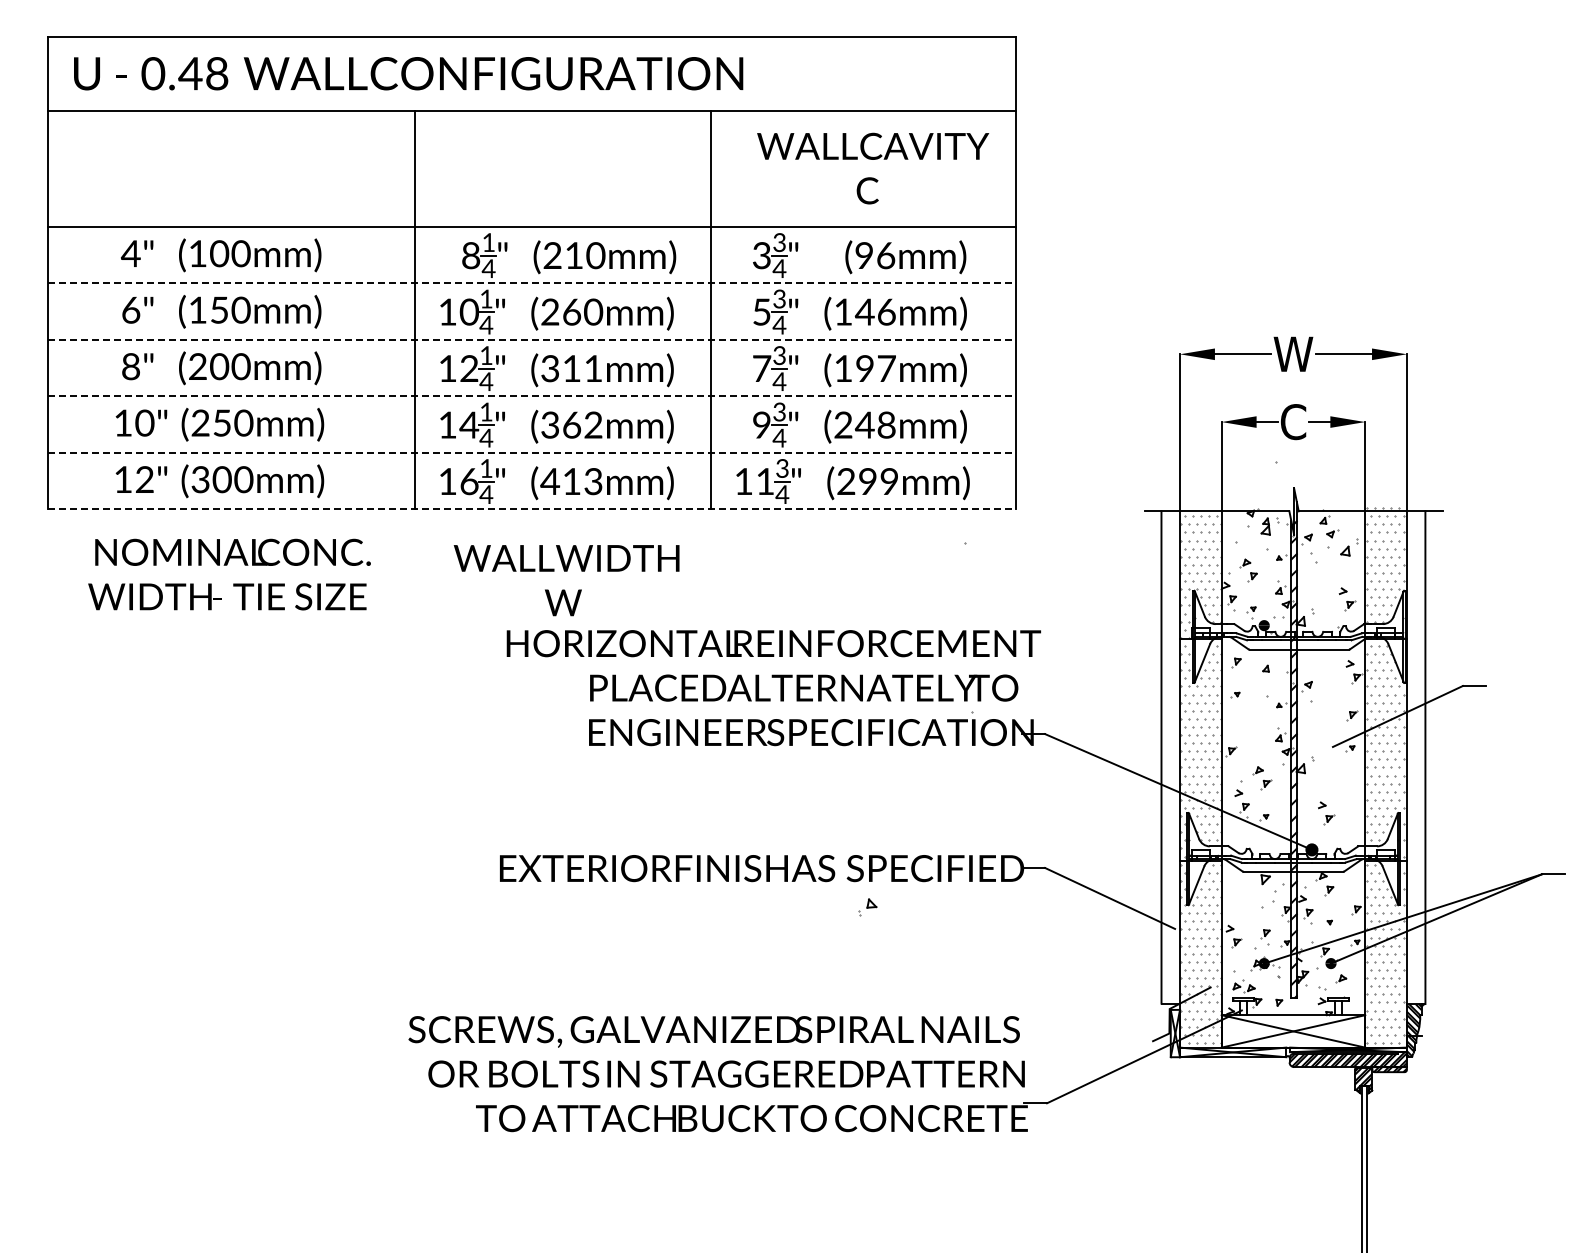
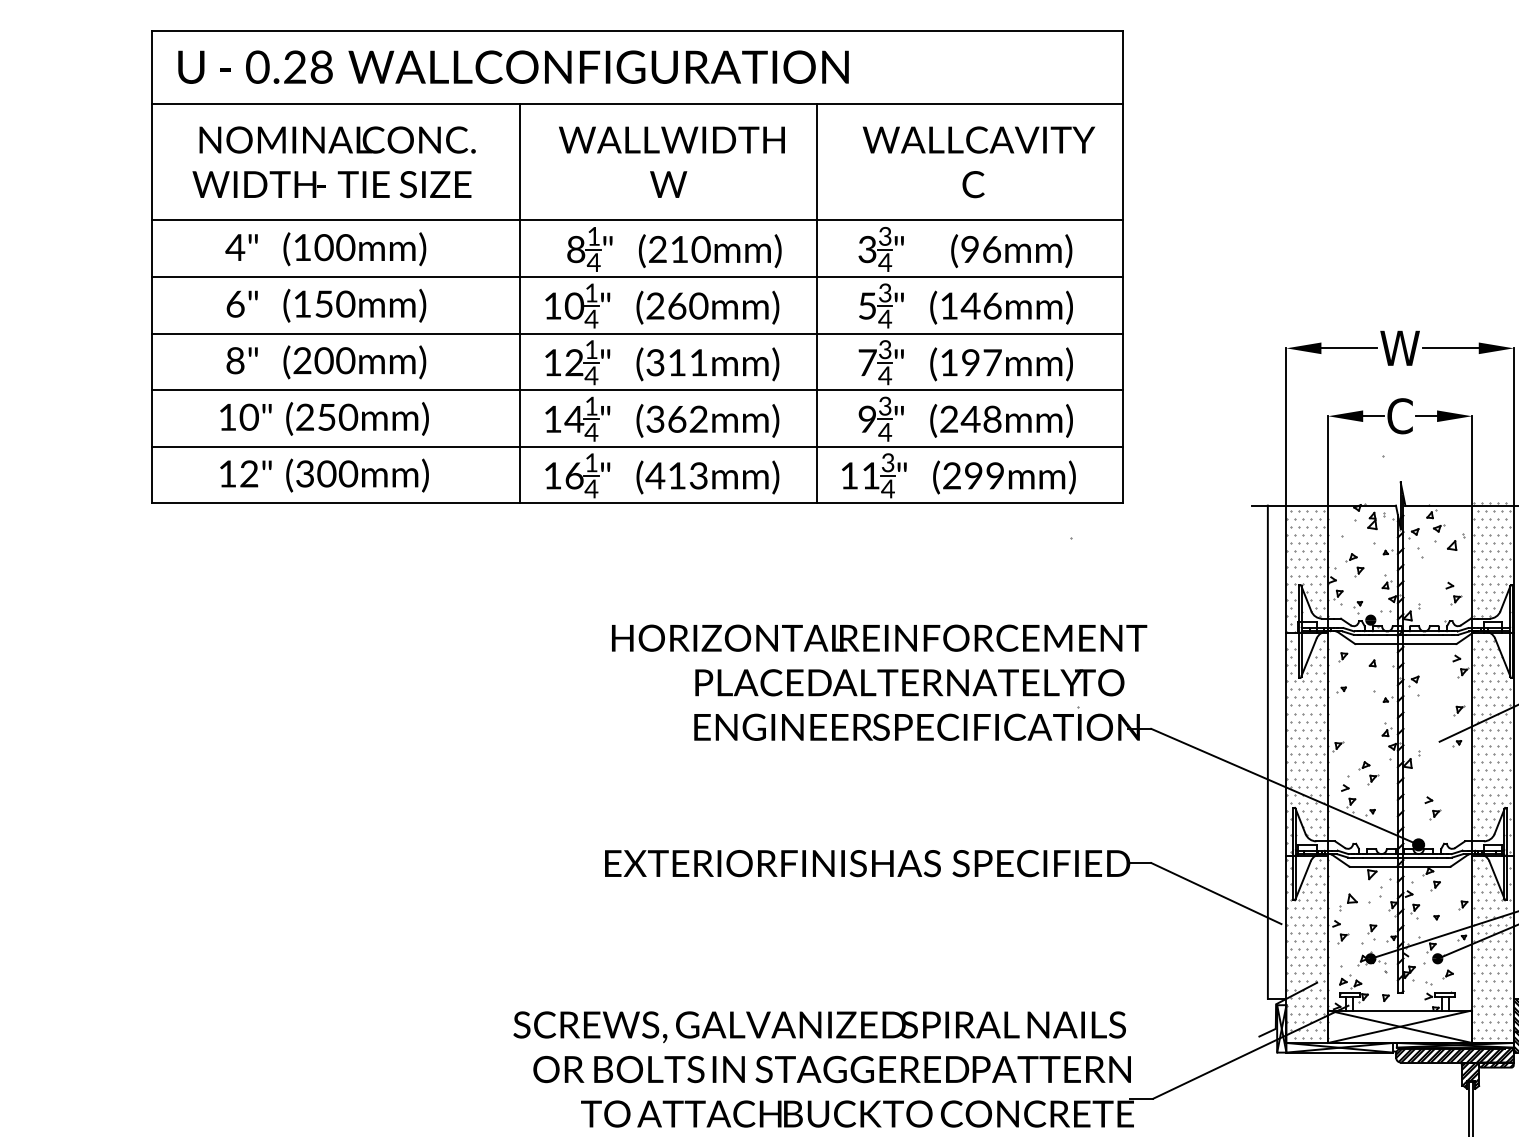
text: (190, 73) -> (295, 67), 0.48 -> 0.28
line: (532, 283) -> (637, 277), dashed -> solid
line: (532, 339) -> (637, 333), dashed -> solid
line: (532, 396) -> (637, 390), dashed -> solid
line: (532, 452) -> (637, 446), dashed -> solid
line: (532, 509) -> (637, 503), dashed -> solid
text: (229, 574) -> (334, 162), moved
text: (566, 580) -> (671, 162), moved
part: (867, 907) -> (1348, 902), moved

